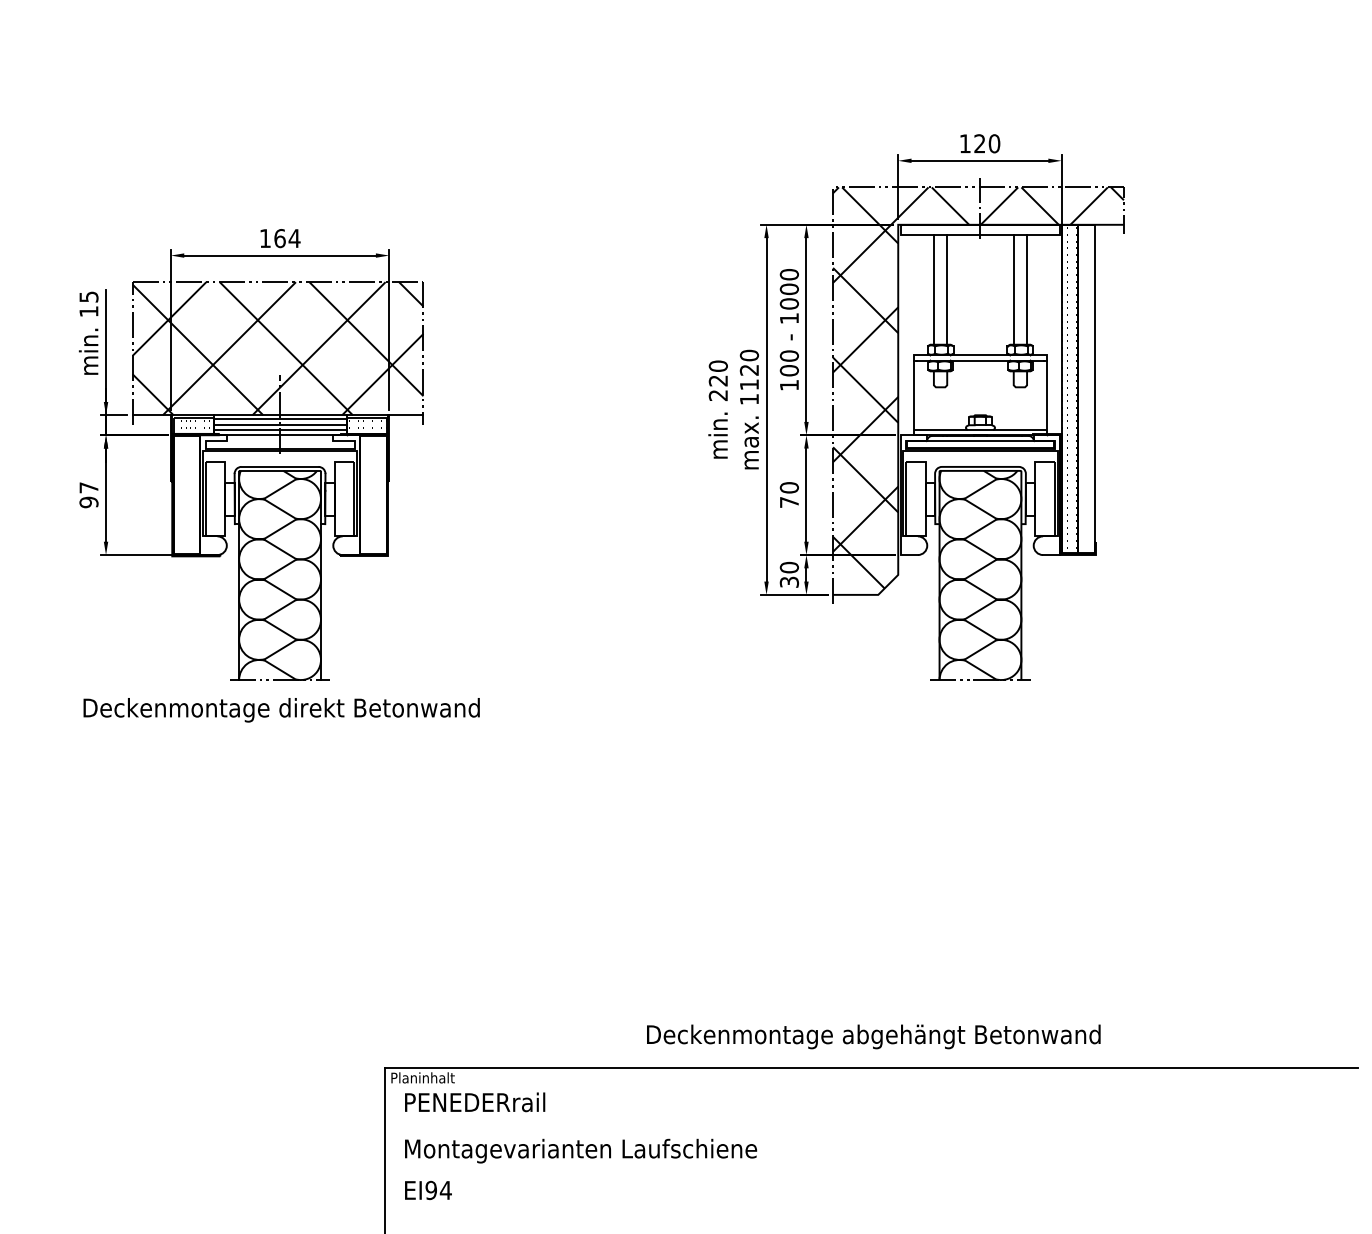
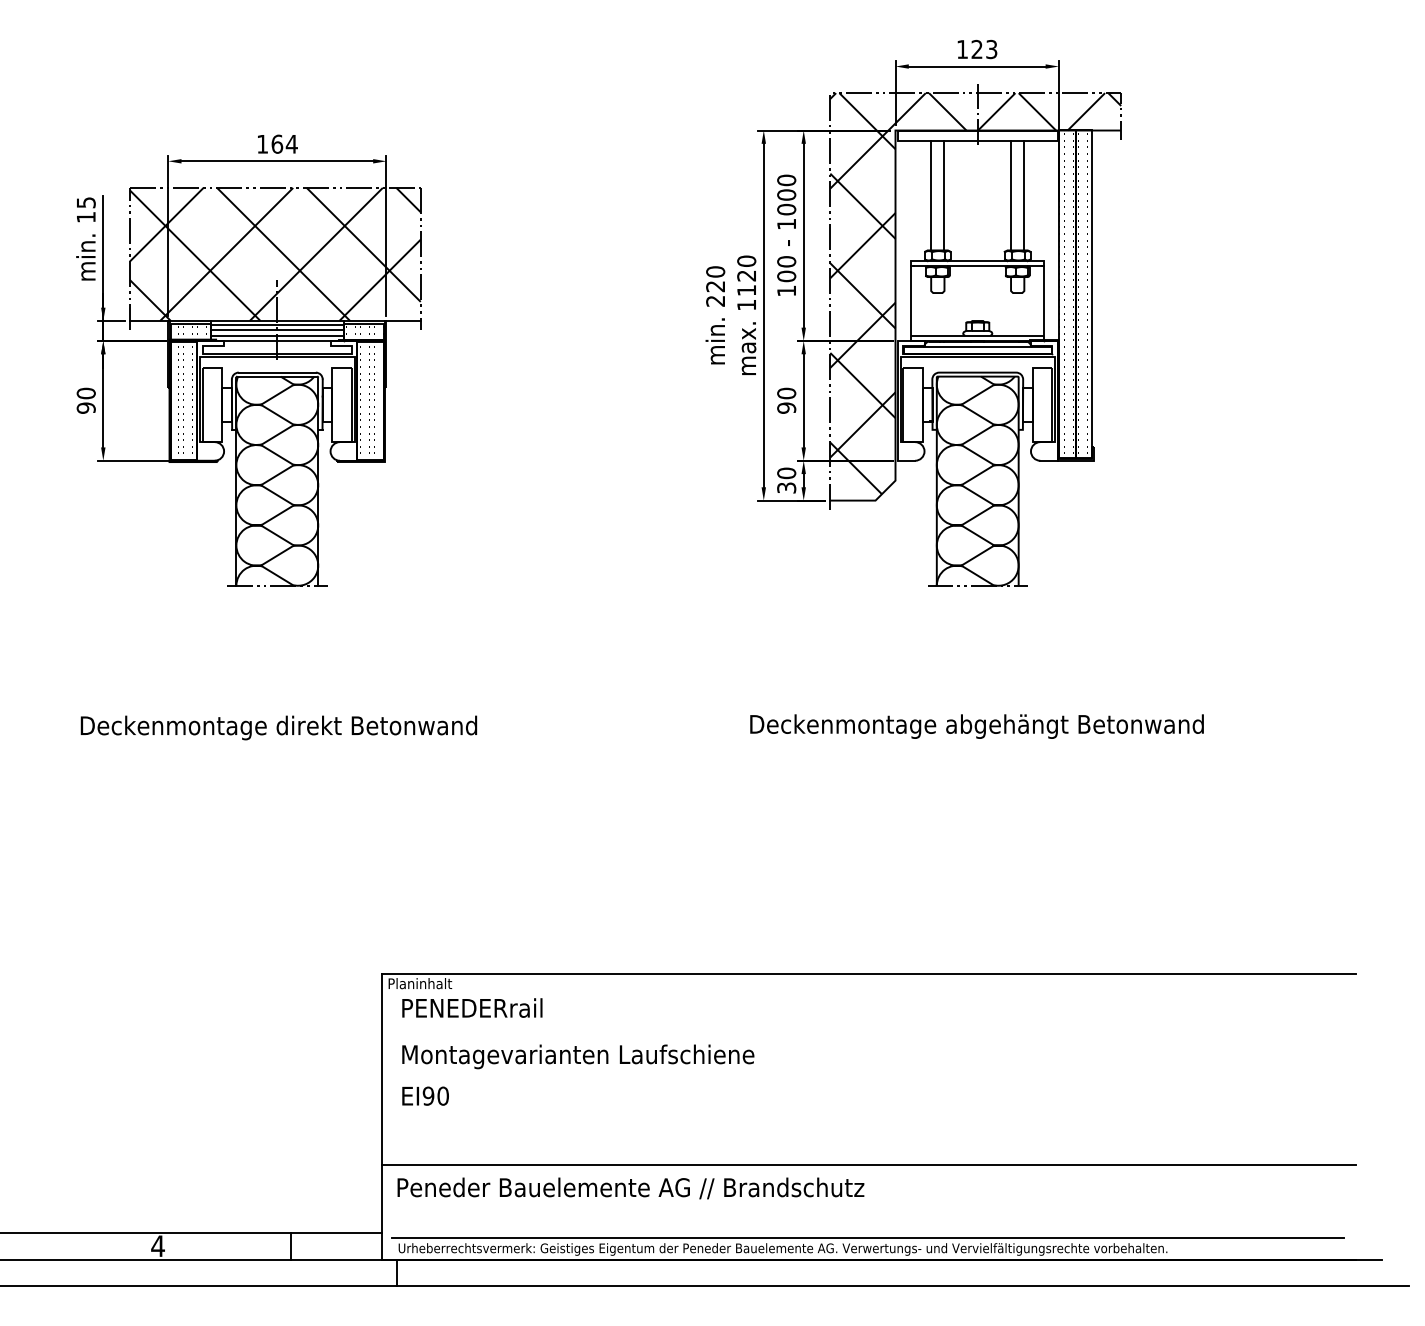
text: (994, 143) -> (991, 49), 120 -> 123
hatch: (1088, 387) -> (1085, 293), added
text: (88, 487) -> (85, 393), 97 -> 90
hatch: (188, 494) -> (185, 400), added
hatch: (374, 494) -> (371, 400), added
text: (789, 501) -> (786, 407), 70 -> 90
text: (281, 709) -> (278, 727), moved
text: (873, 1036) -> (976, 726), moved
text: (446, 1189) -> (443, 1095), EI94 -> EI90

